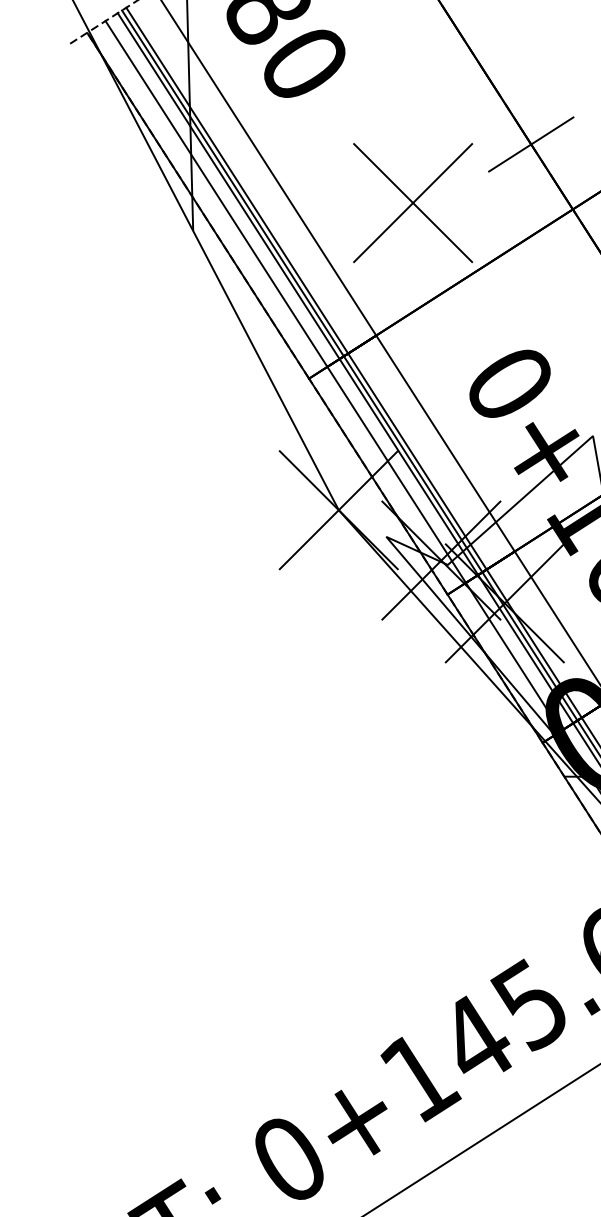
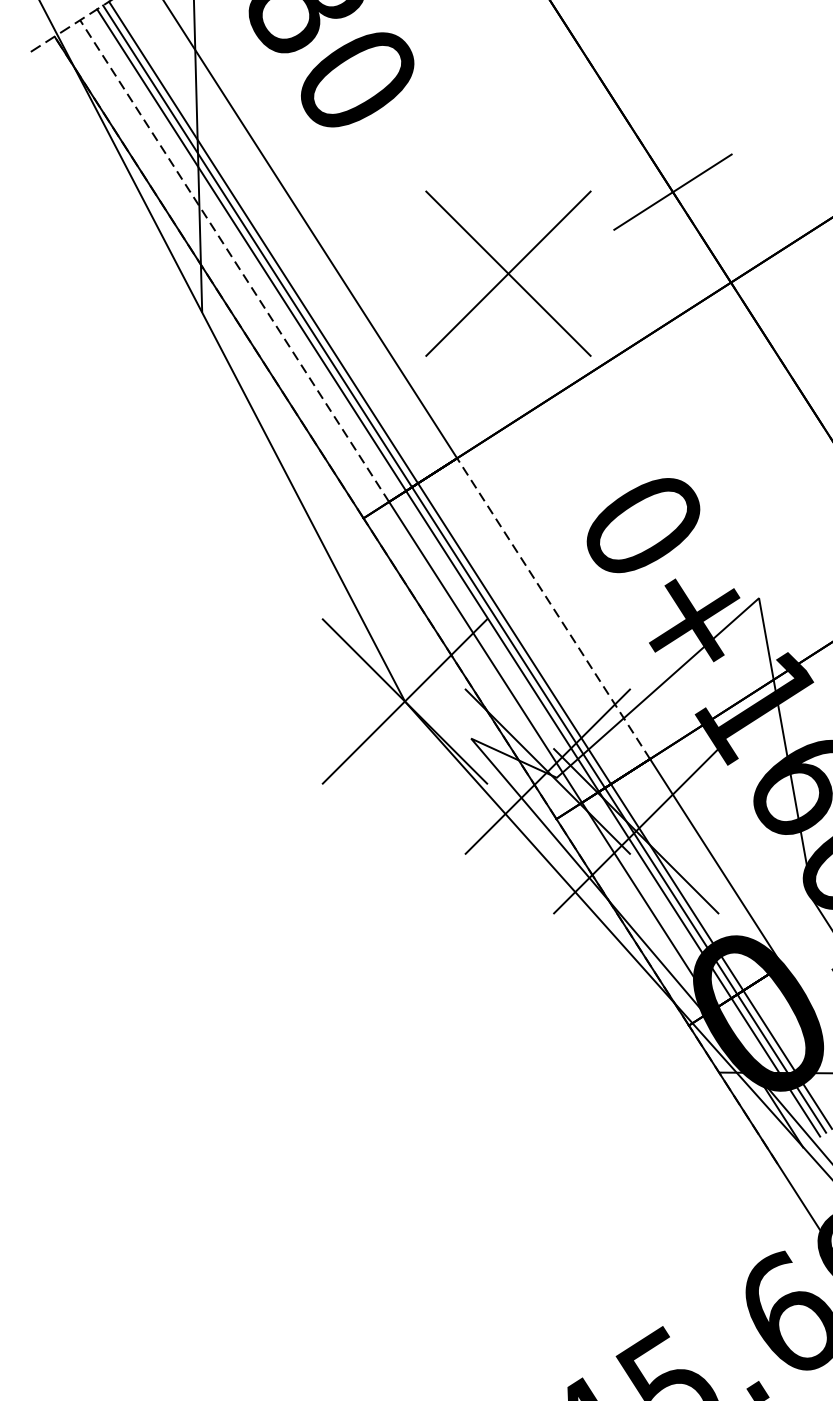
line: (216, 193) -> (234, 260), solid -> dashed
line: (445, 443) -> (553, 608), solid -> dashed

